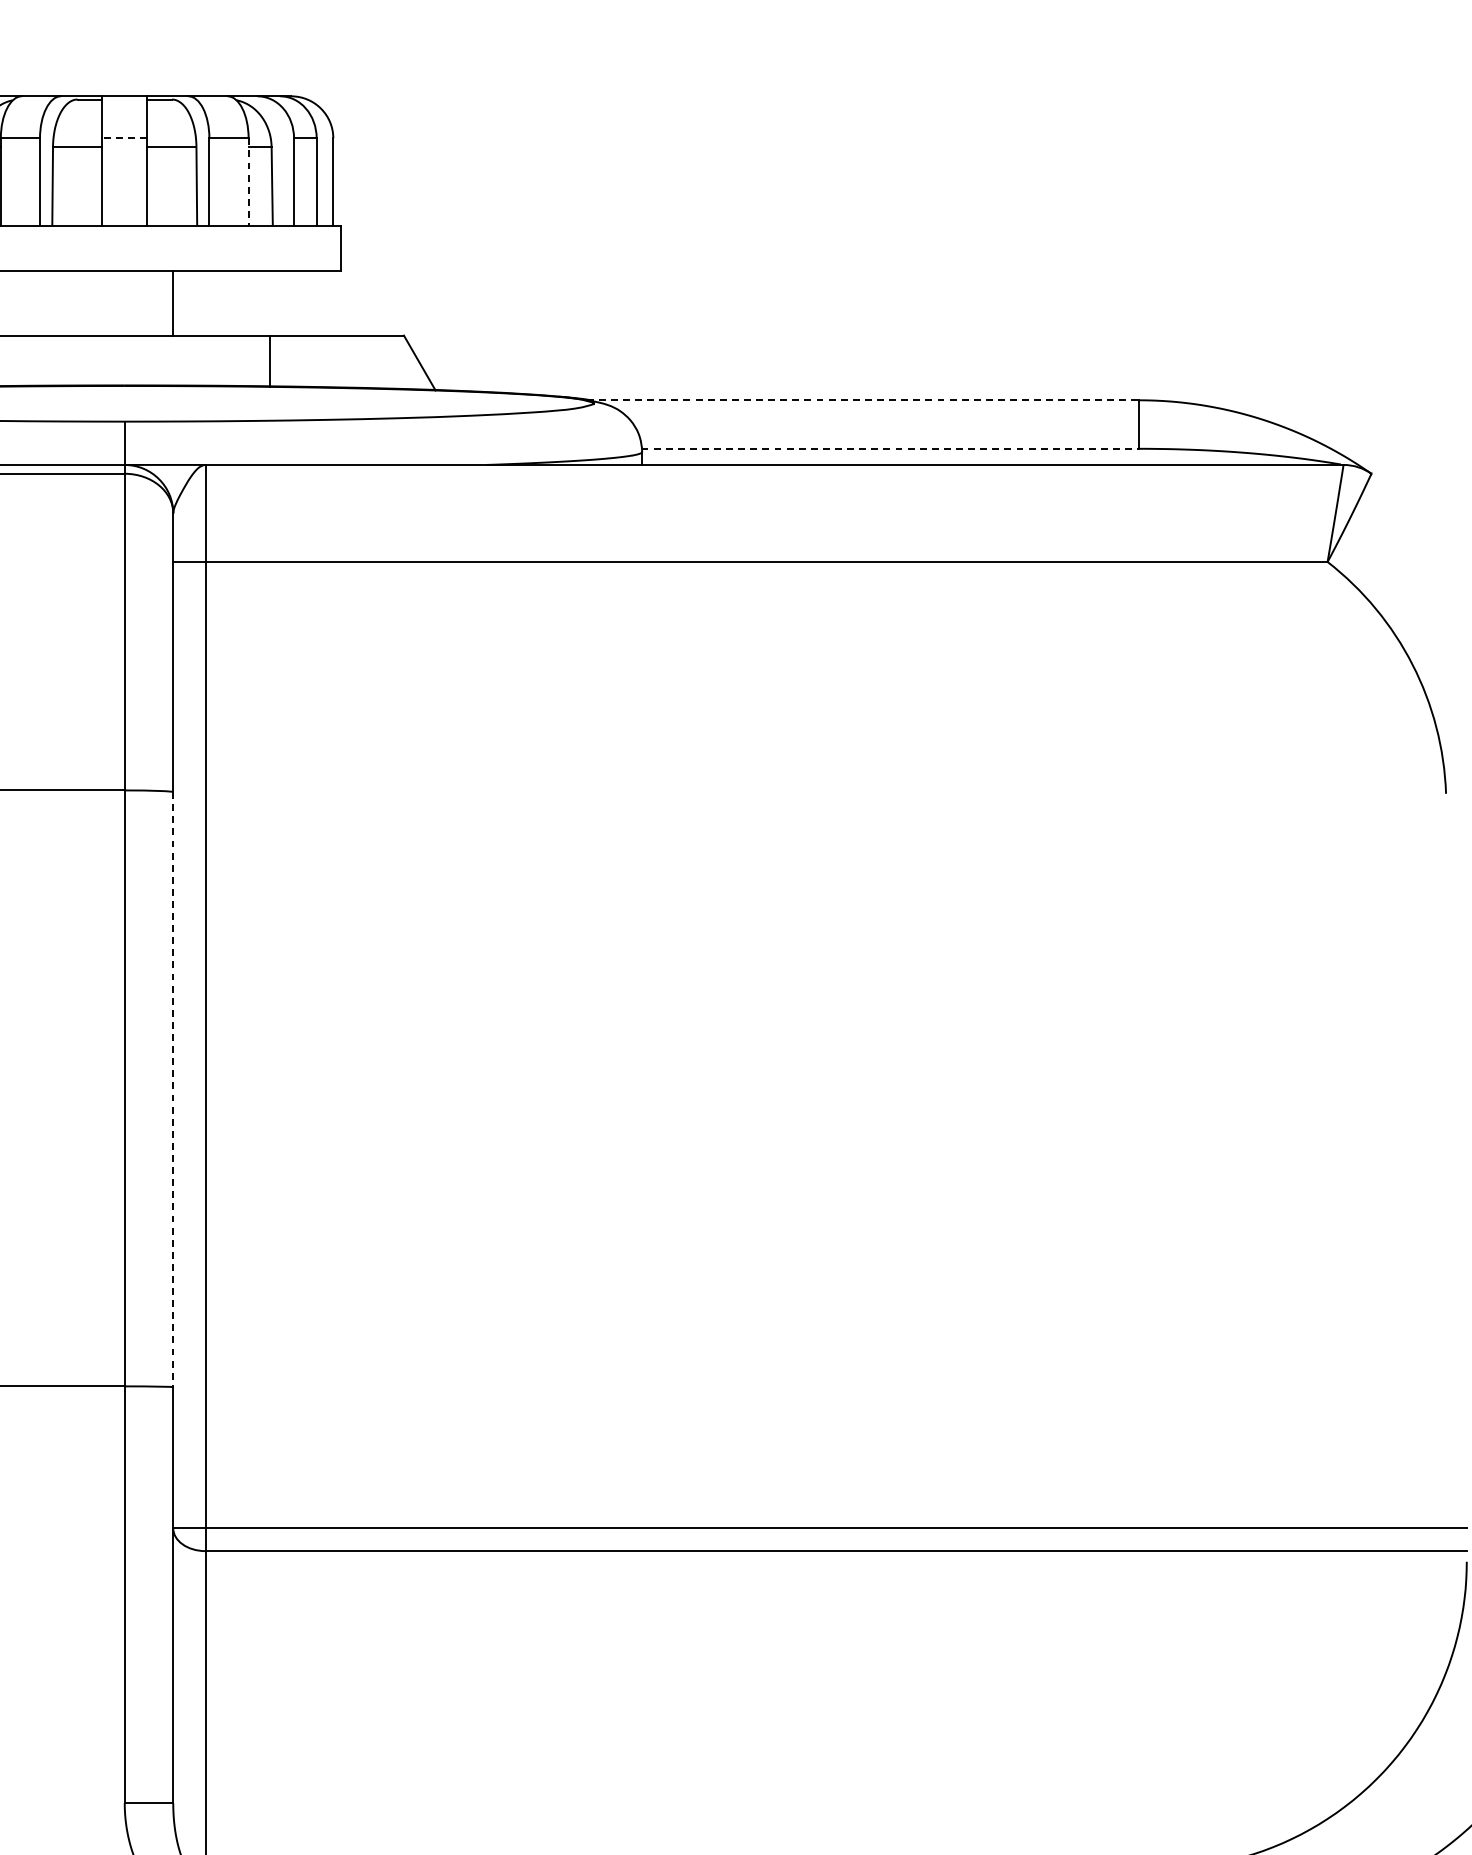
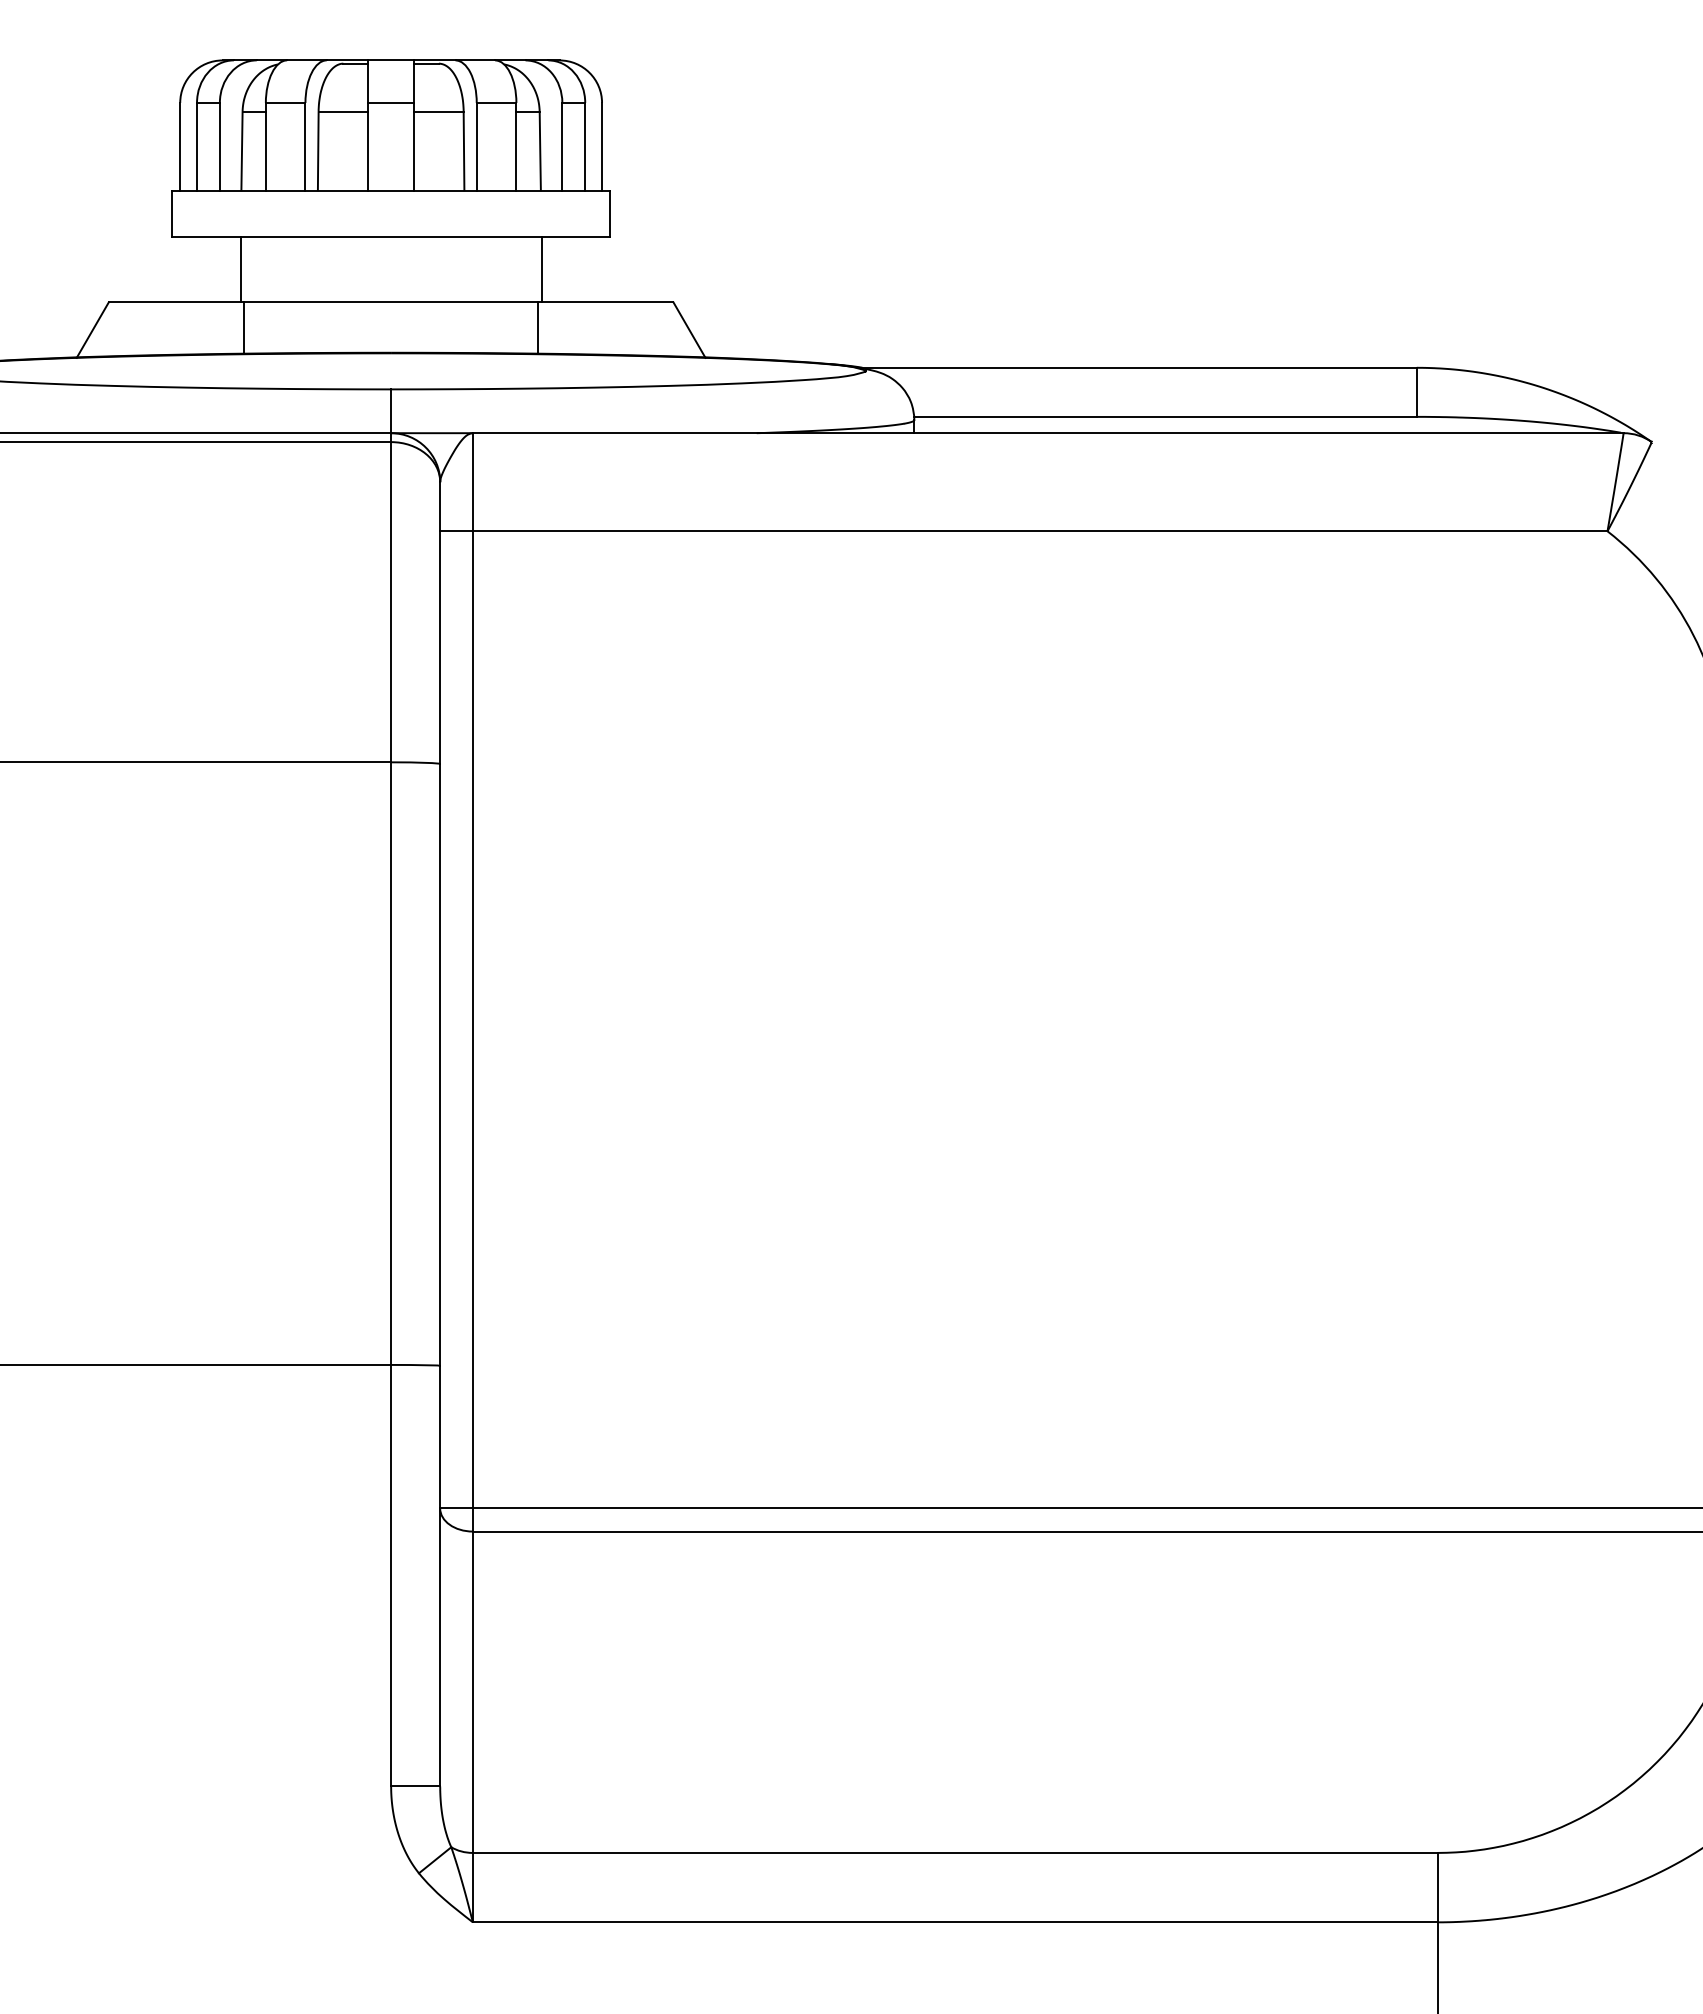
line: (125, 137) -> (391, 102), dashed -> solid
line: (248, 182) -> (516, 147), dashed -> solid
line: (172, 303) -> (541, 269), moved
line: (863, 399) -> (1138, 367), dashed -> solid
line: (890, 448) -> (1165, 416), dashed -> solid
line: (173, 1089) -> (440, 1064), dashed -> solid

